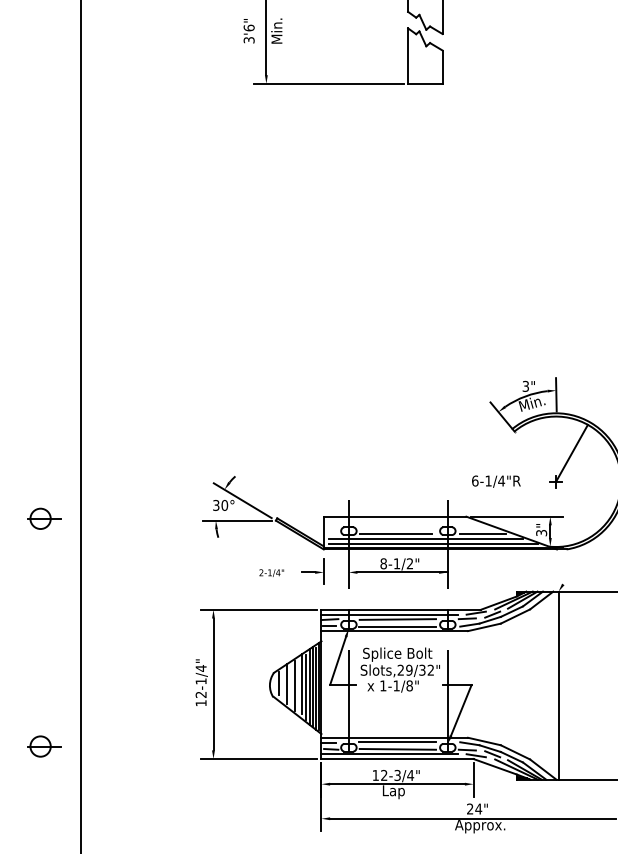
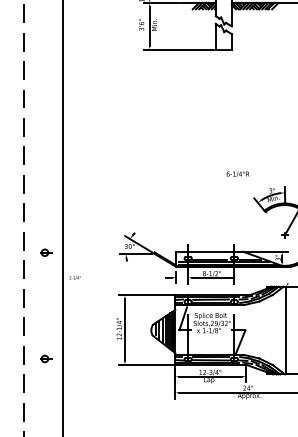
text: (495, 481) -> (237, 174), moved
part: (45, 518) -> (46, 252), size x0.7
text: (270, 571) -> (74, 277), moved
part: (45, 745) -> (46, 358), size x0.7

